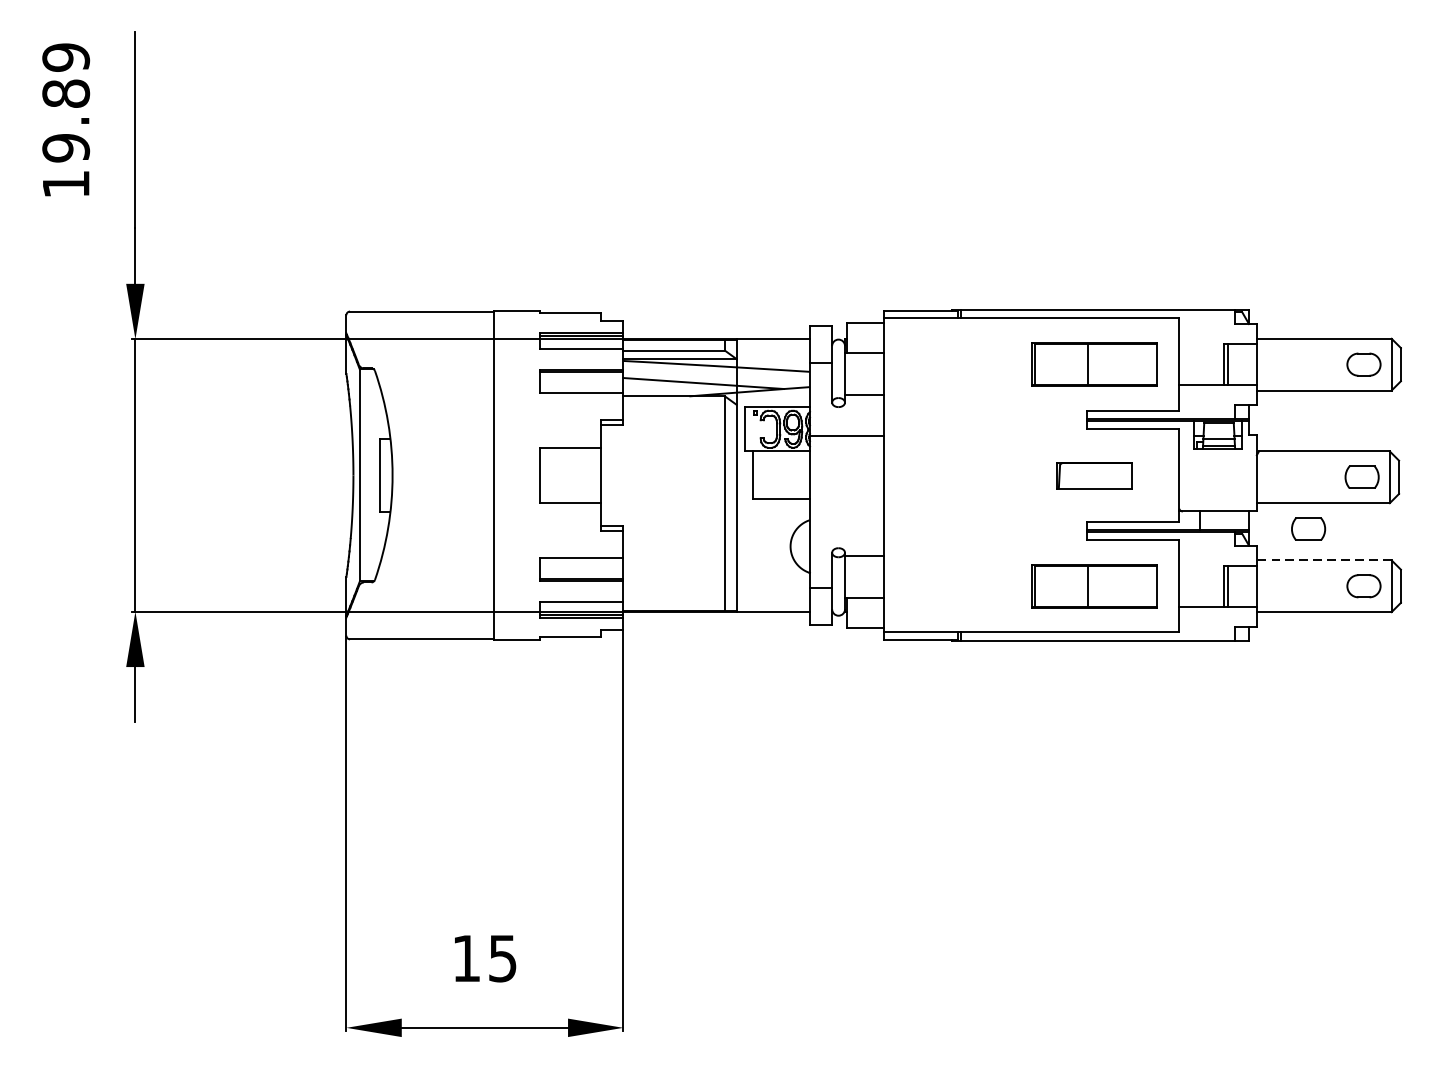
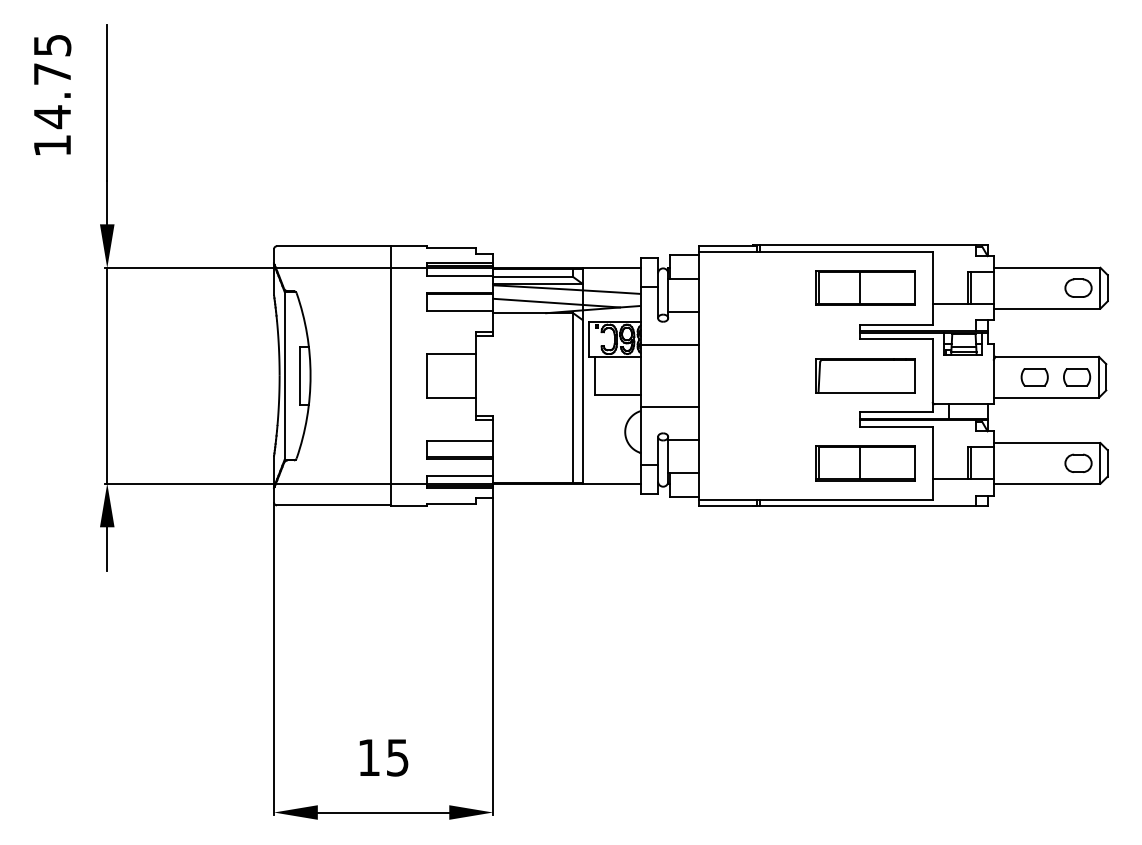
text: (66, 103) -> (52, 81), 19.89 -> 14.75
part: (1094, 475) -> (865, 375), size x1.67
line: (846, 514) -> (669, 406), added
part: (1308, 529) -> (1034, 377), moved
line: (1323, 559) -> (1046, 442), dashed -> solid

